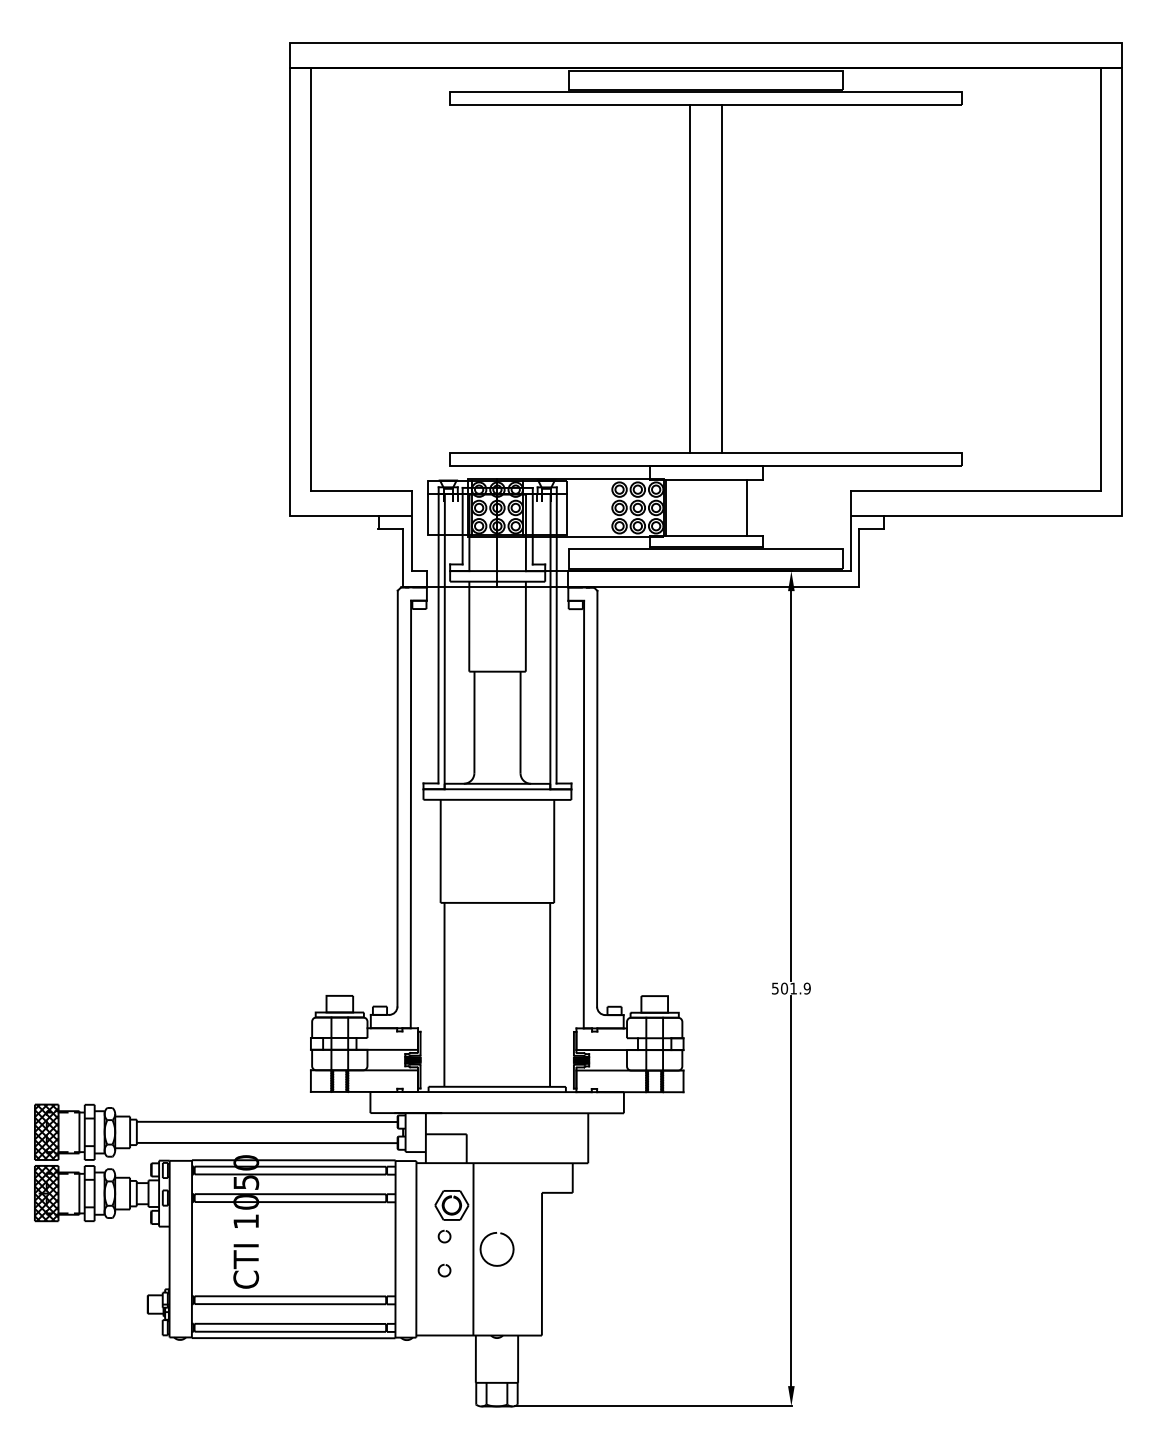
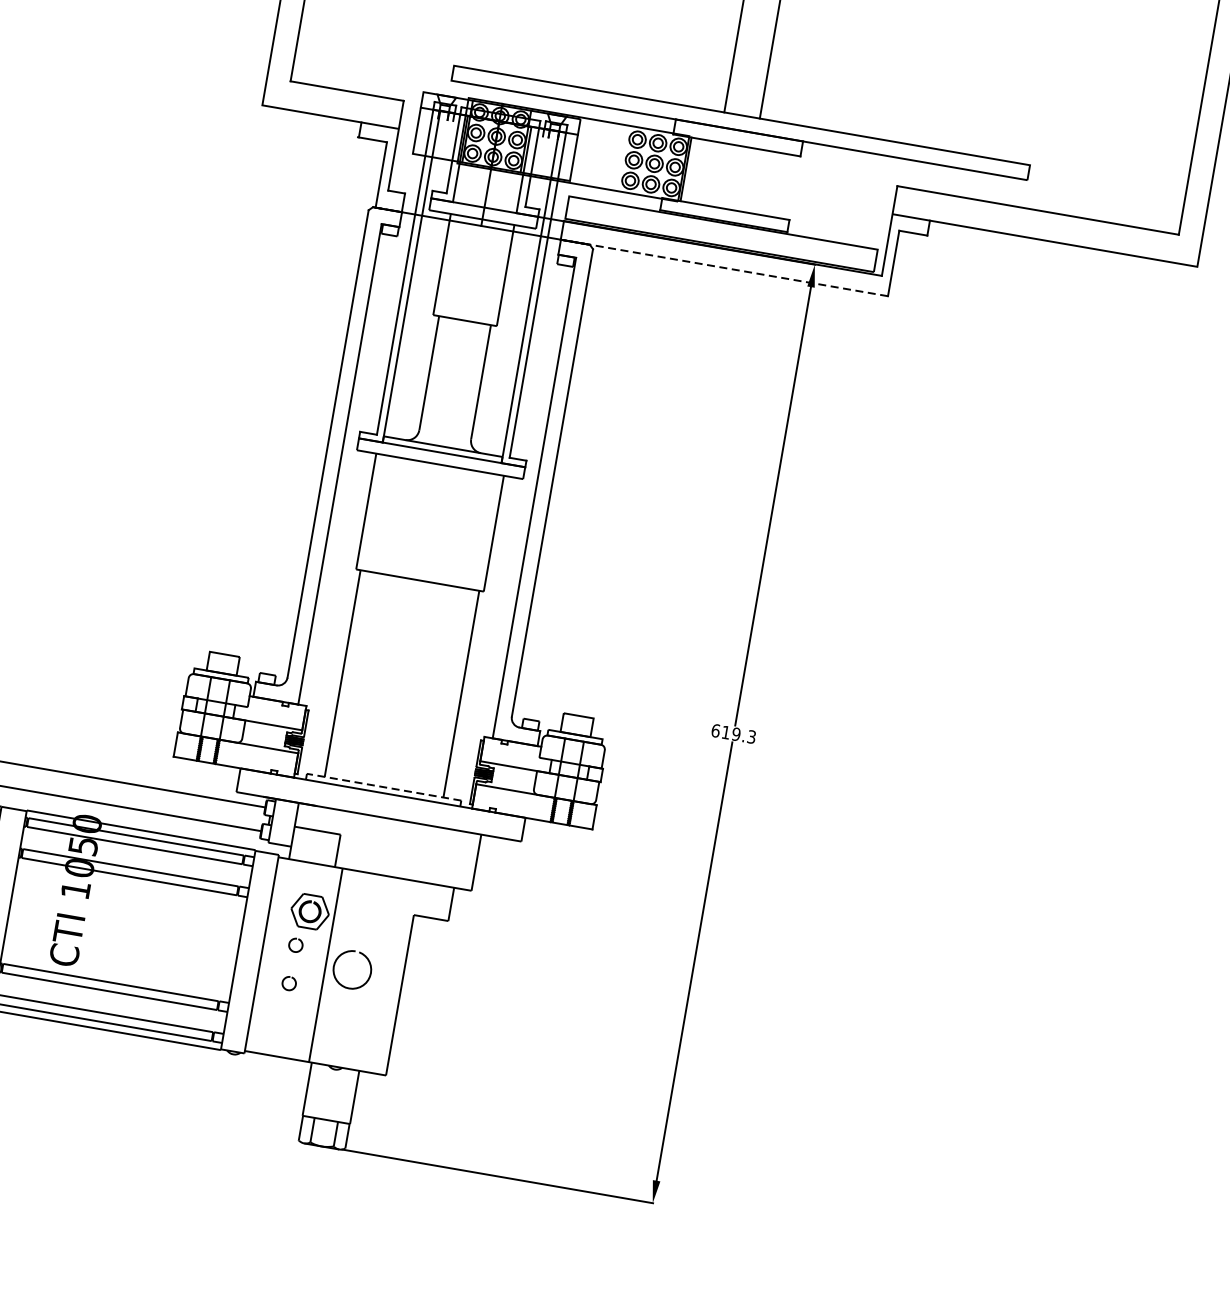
line: (746, 507) -> (776, 184), removed
line: (713, 587) -> (724, 267), solid -> dashed
text: (790, 988) -> (732, 733), 501.9 -> 619.3
line: (497, 1086) -> (384, 786), solid -> dashed

